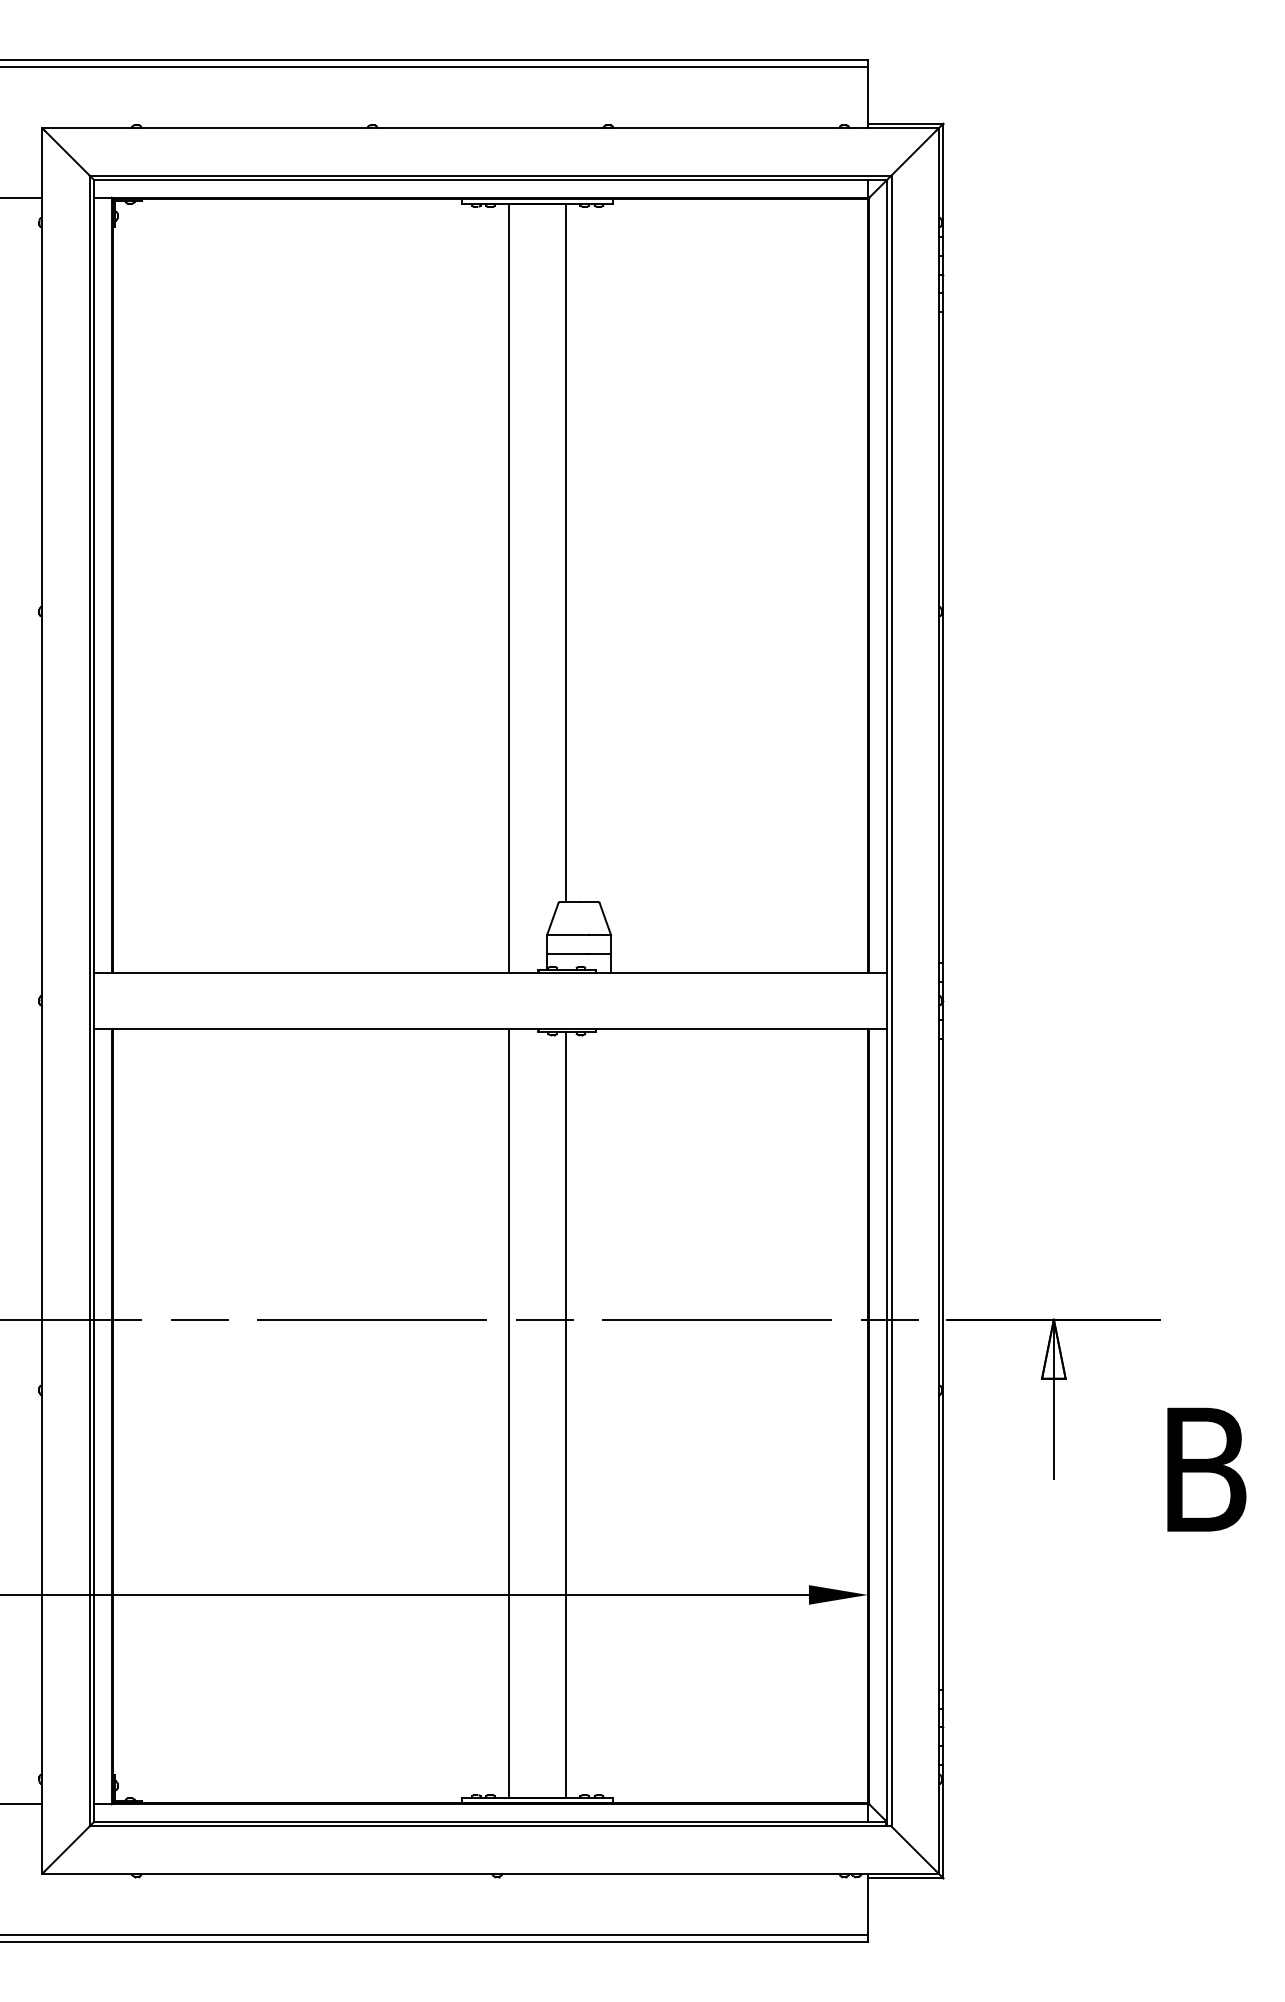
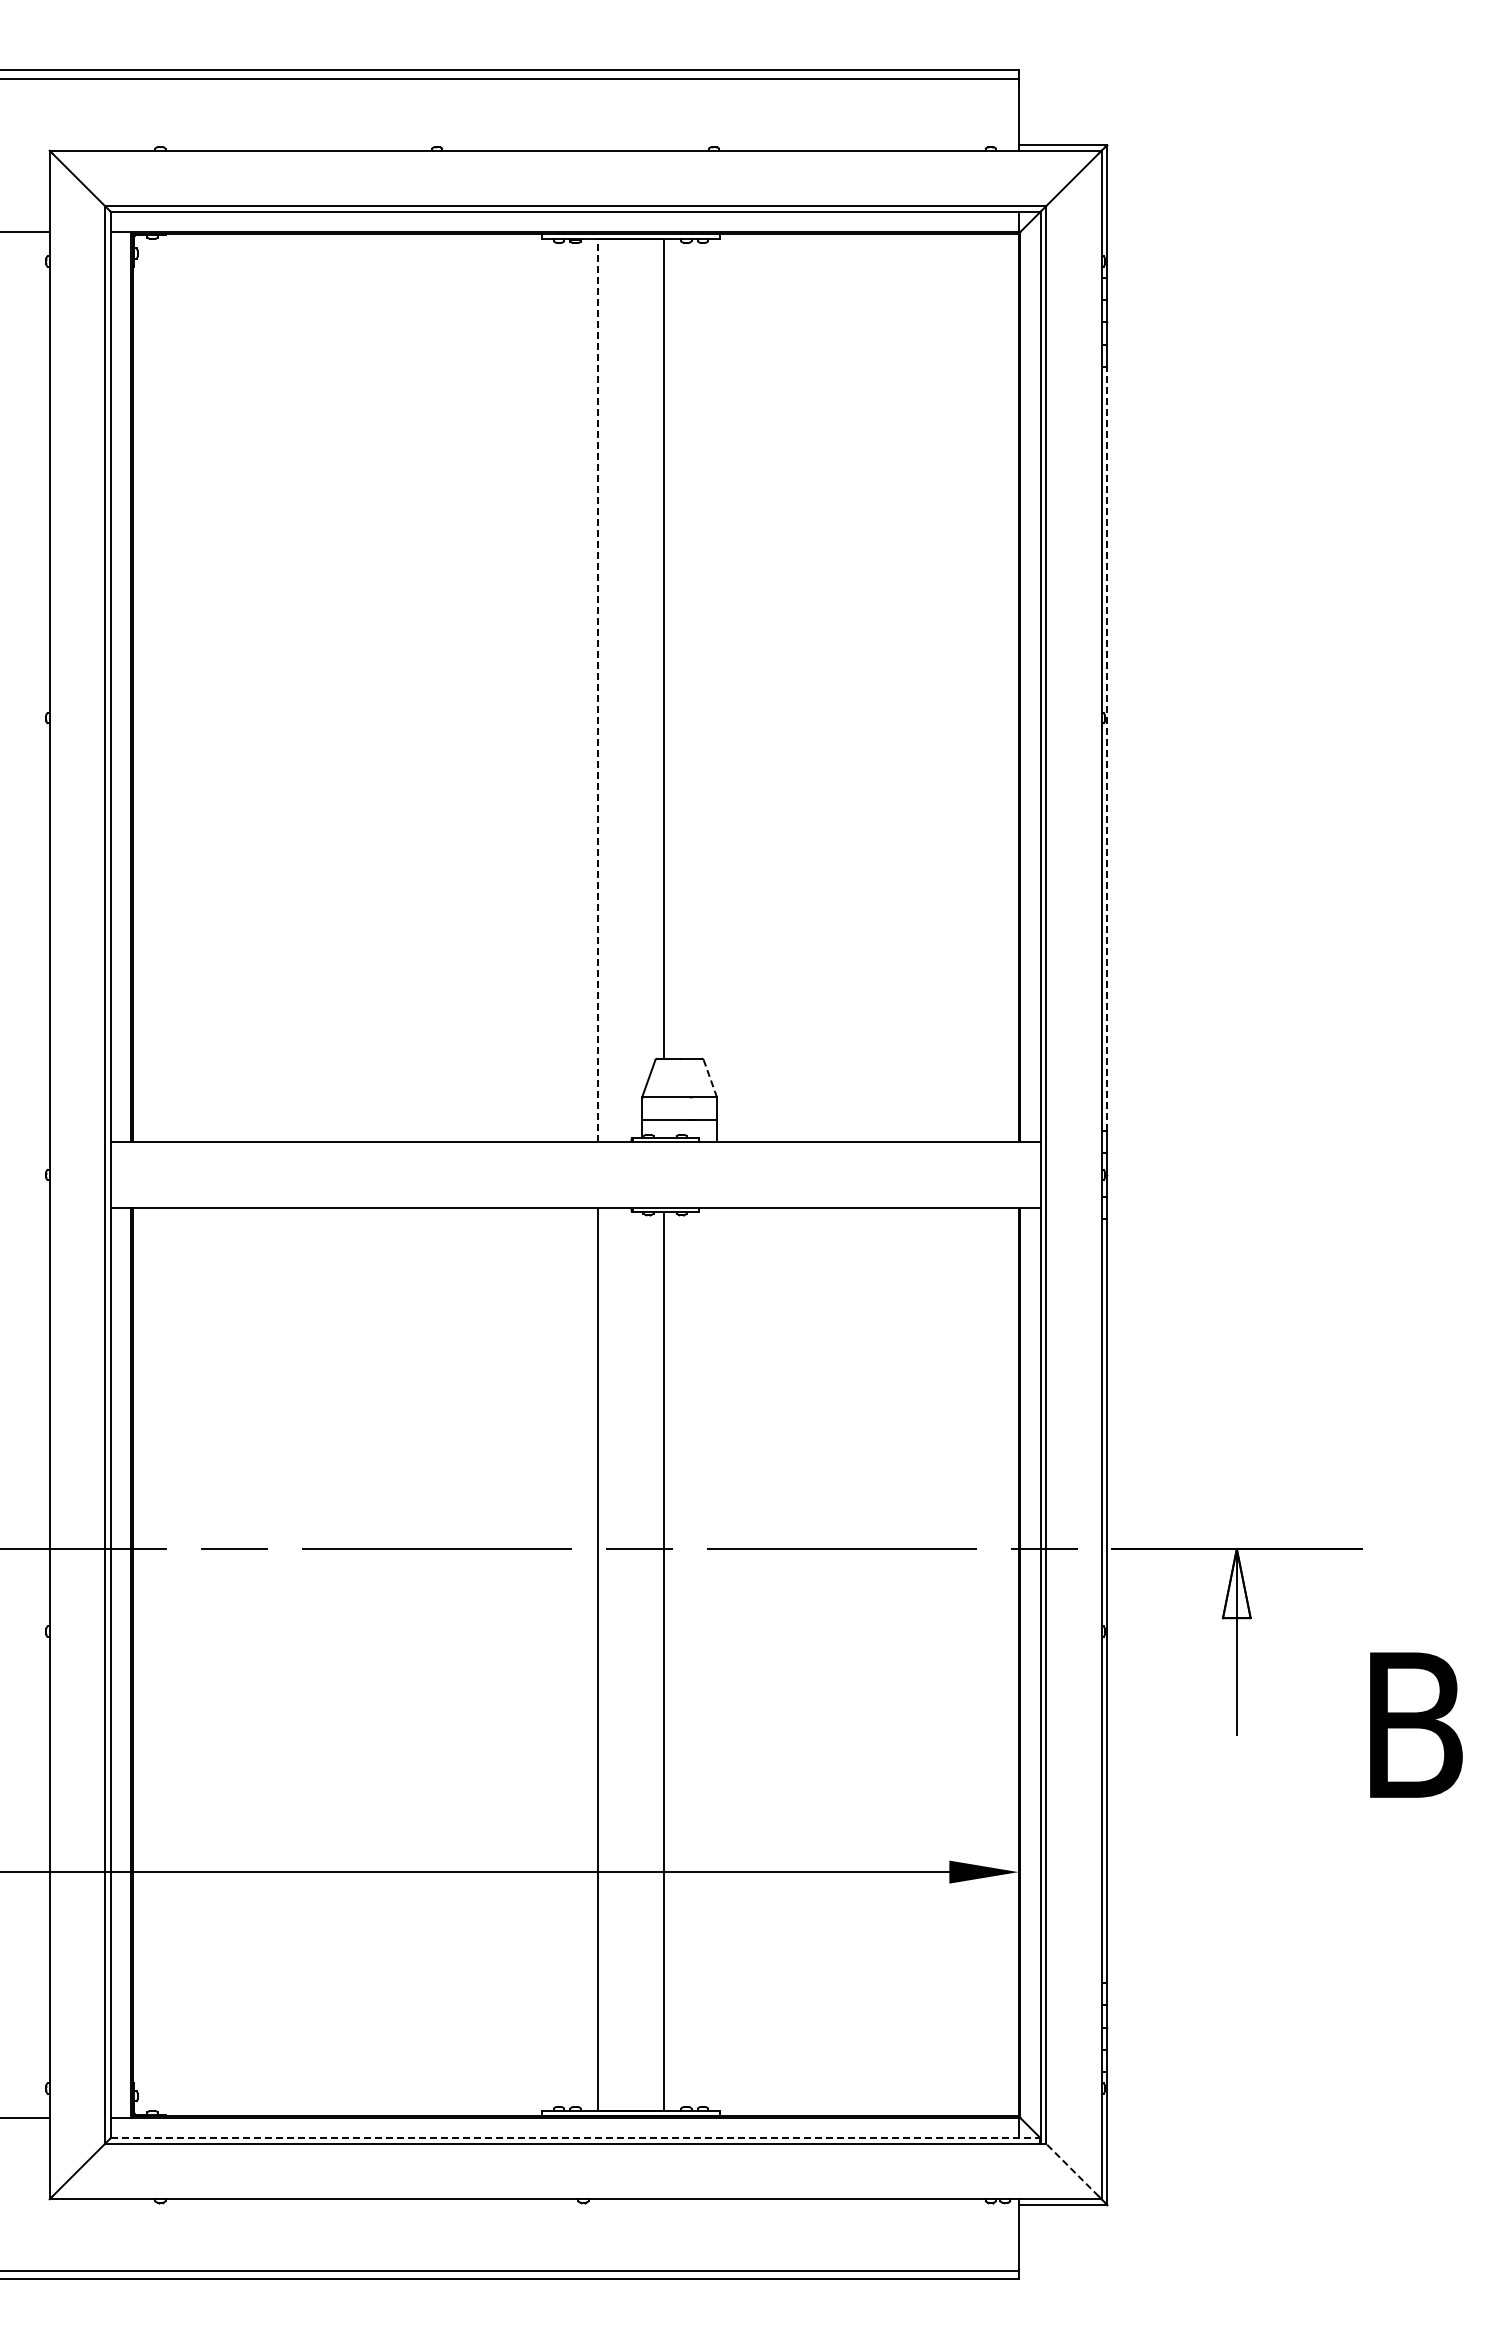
line: (509, 588) -> (597, 690), solid -> dashed
line: (943, 637) -> (1107, 748), solid -> dashed
line: (605, 918) -> (710, 1078), solid -> dashed
line: (490, 1821) -> (575, 2138), solid -> dashed
line: (913, 1848) -> (1072, 2169), solid -> dashed

